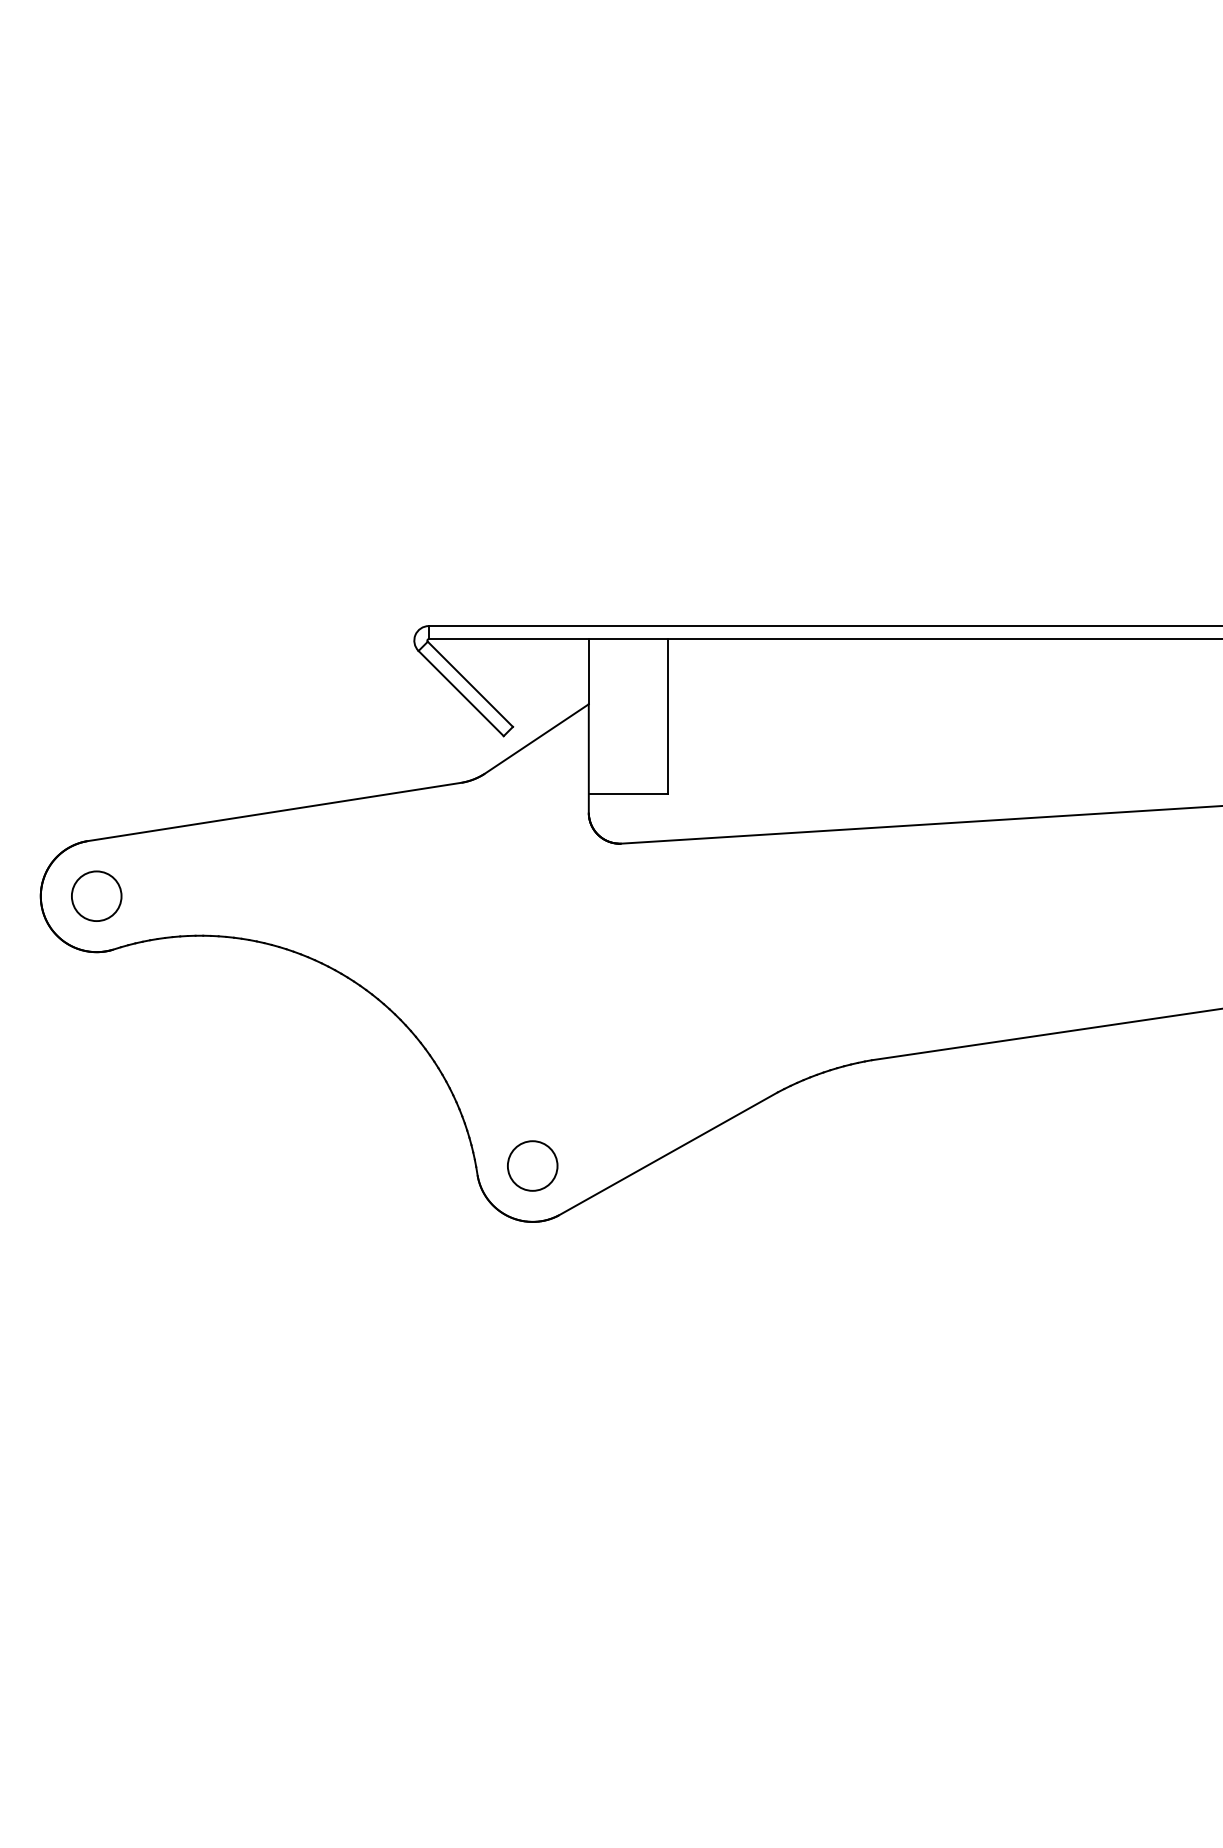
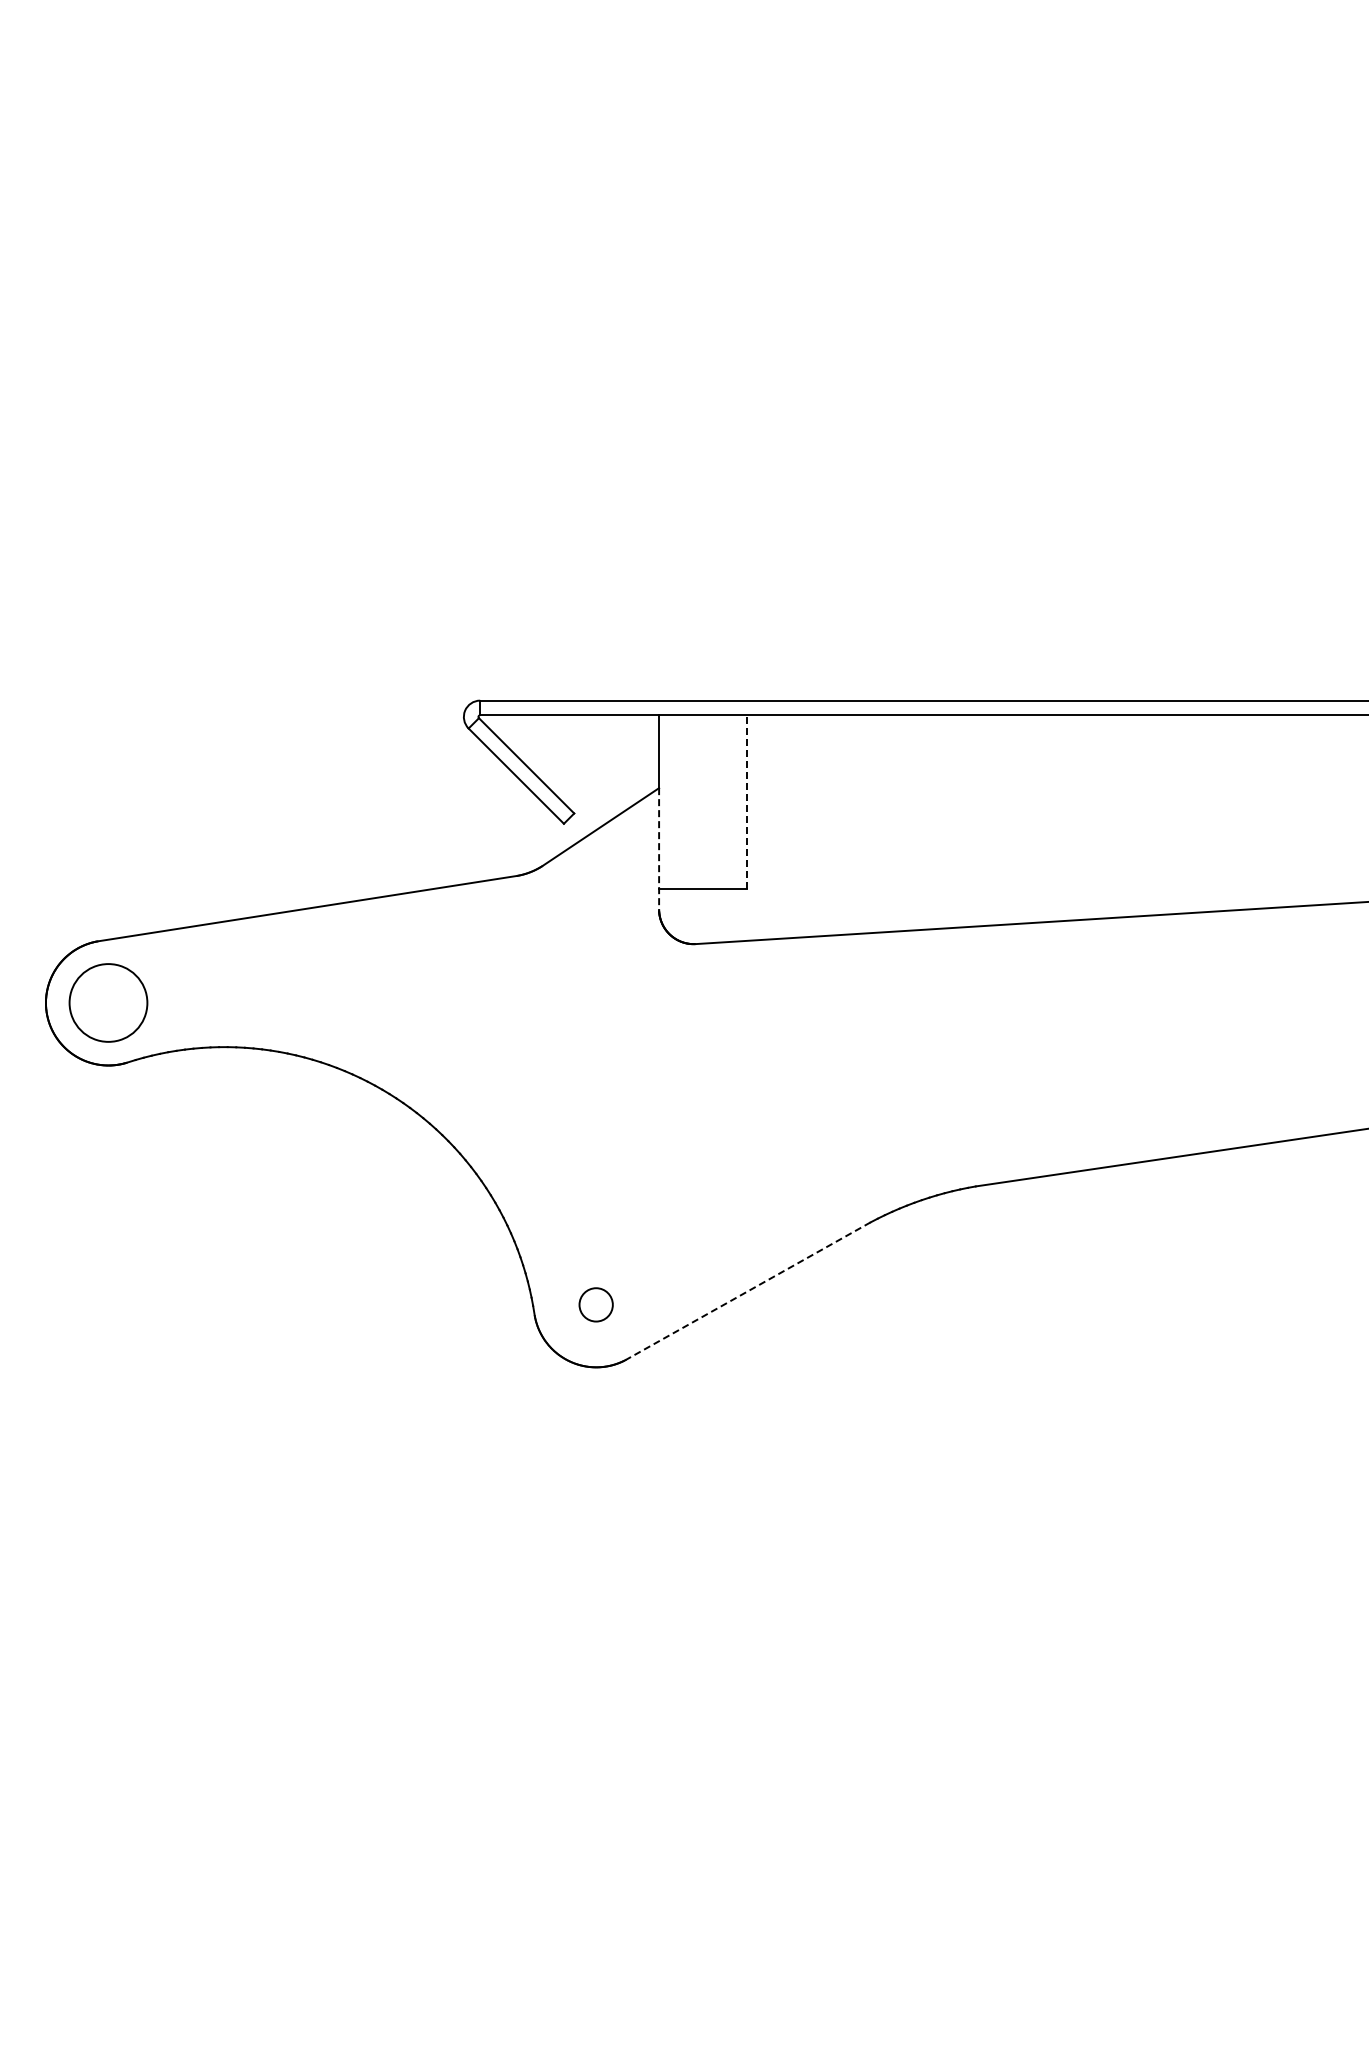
line: (667, 717) -> (747, 802), solid -> dashed
line: (589, 759) -> (659, 849), solid -> dashed
circle: (96, 895) -> (108, 1002), size x1.4
line: (668, 1154) -> (748, 1291), solid -> dashed
circle: (531, 1165) -> (595, 1304), size x0.6

